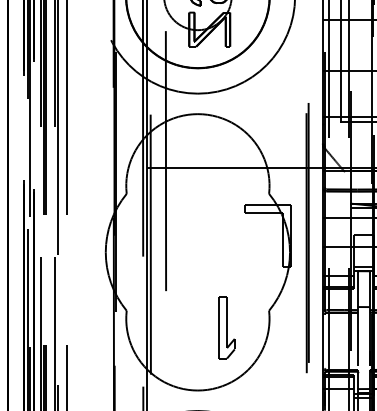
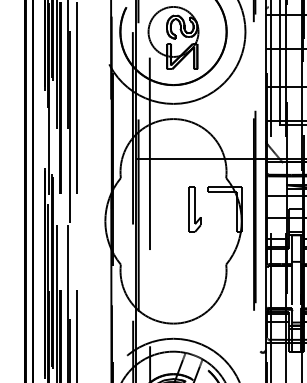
part: (226, 328) -> (194, 209), moved

